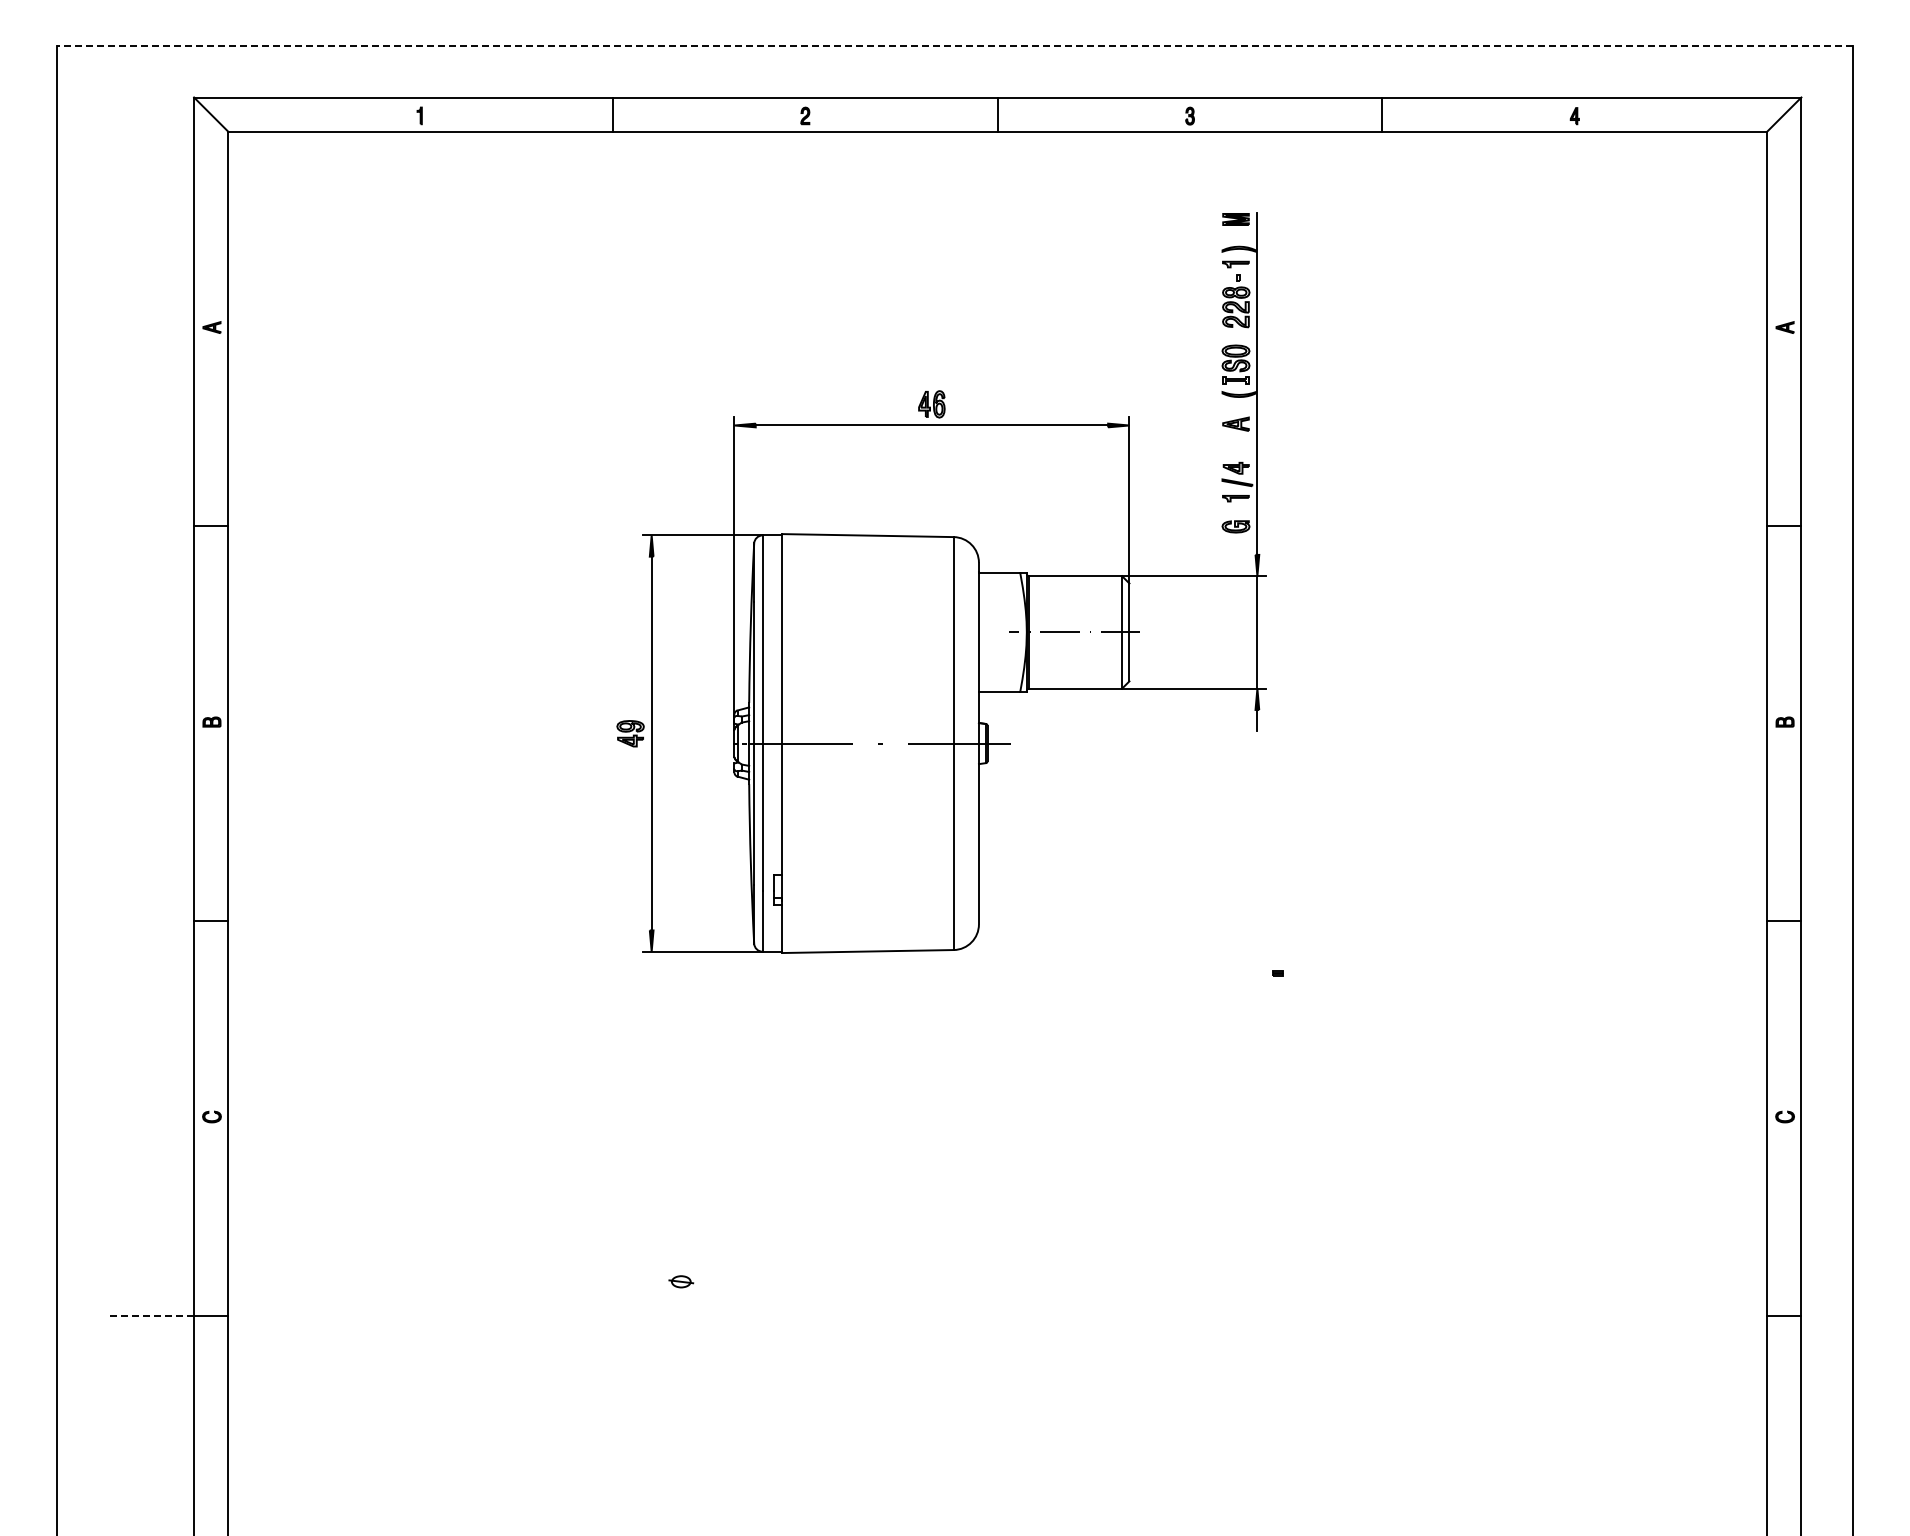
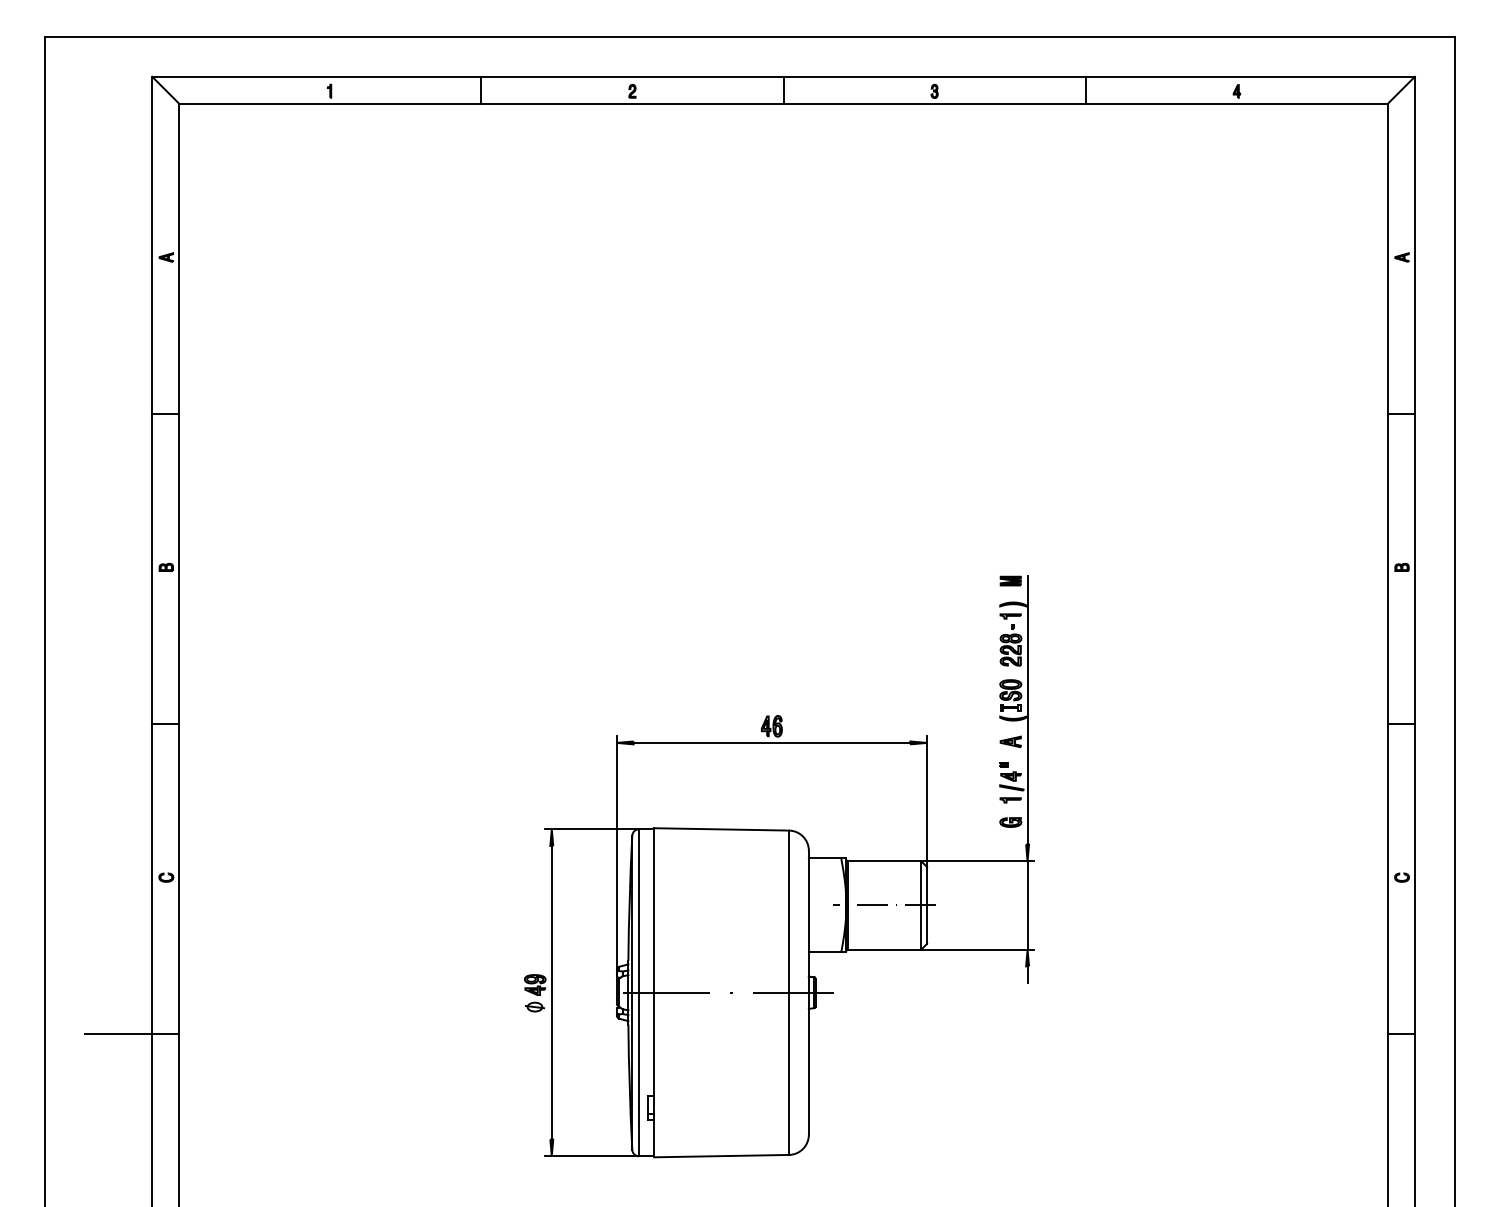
line: (955, 46) -> (750, 36), dashed -> solid
part: (941, 582) -> (779, 866), moved
line: (151, 1315) -> (118, 1033), dashed -> solid

